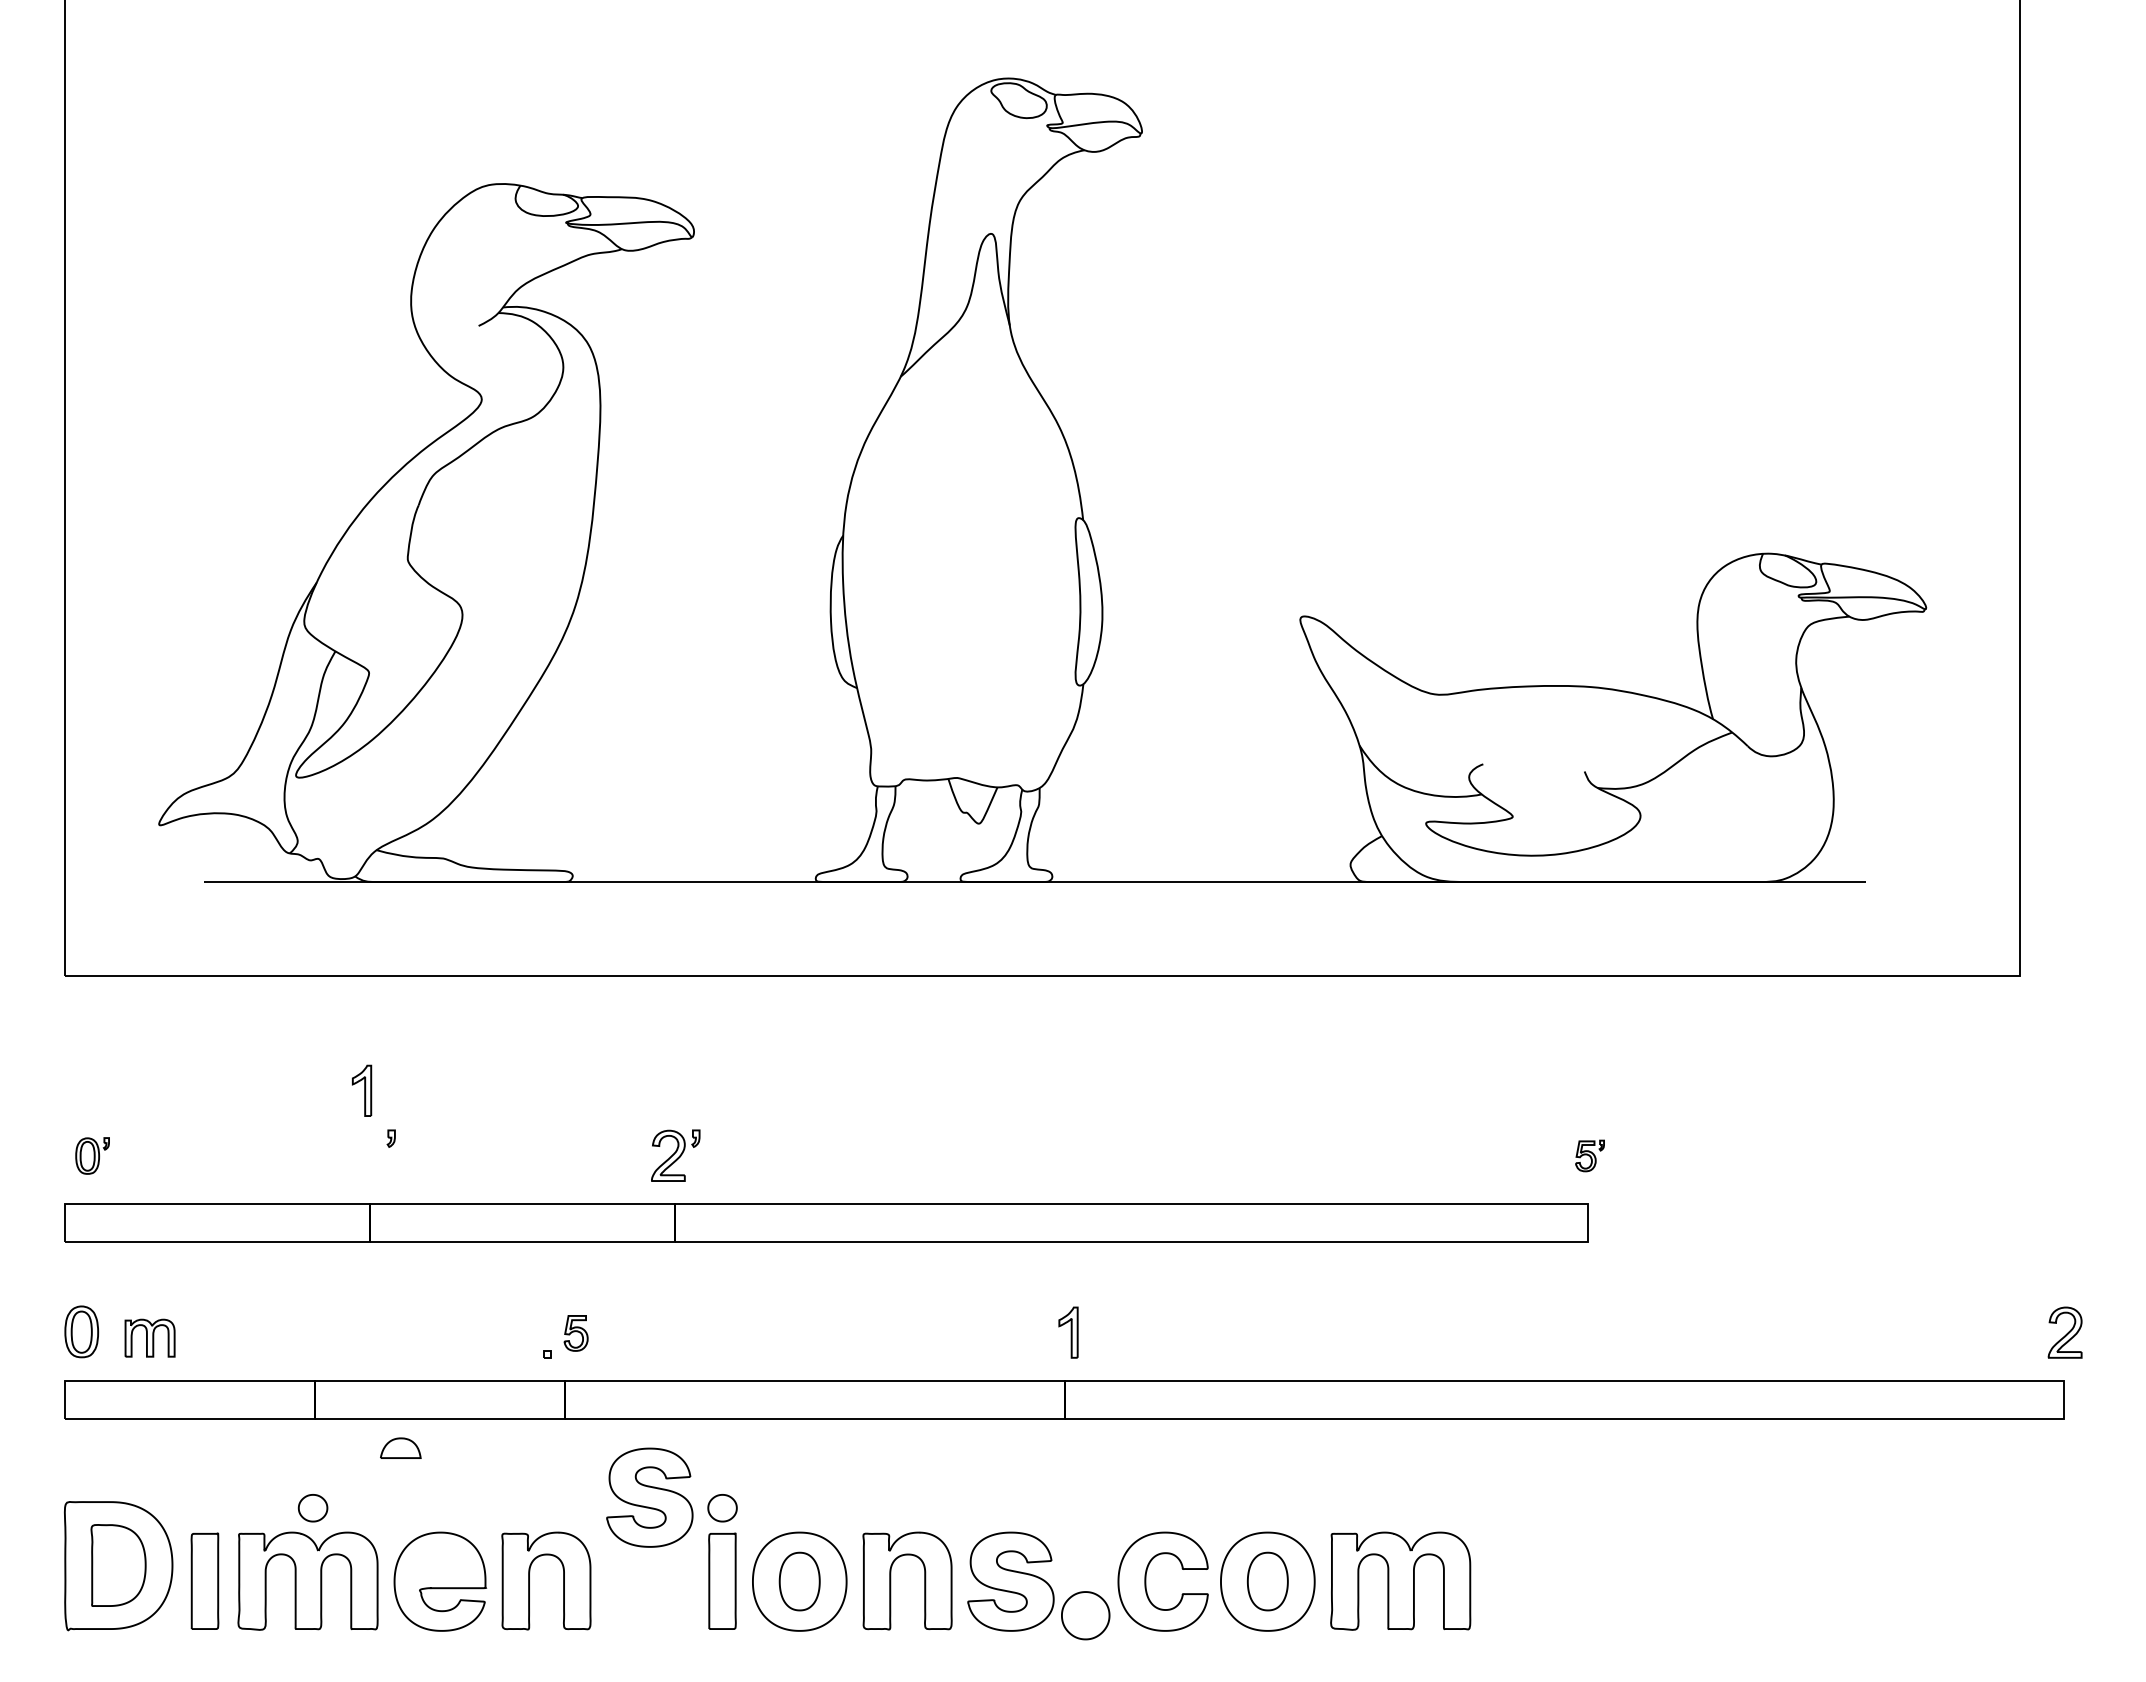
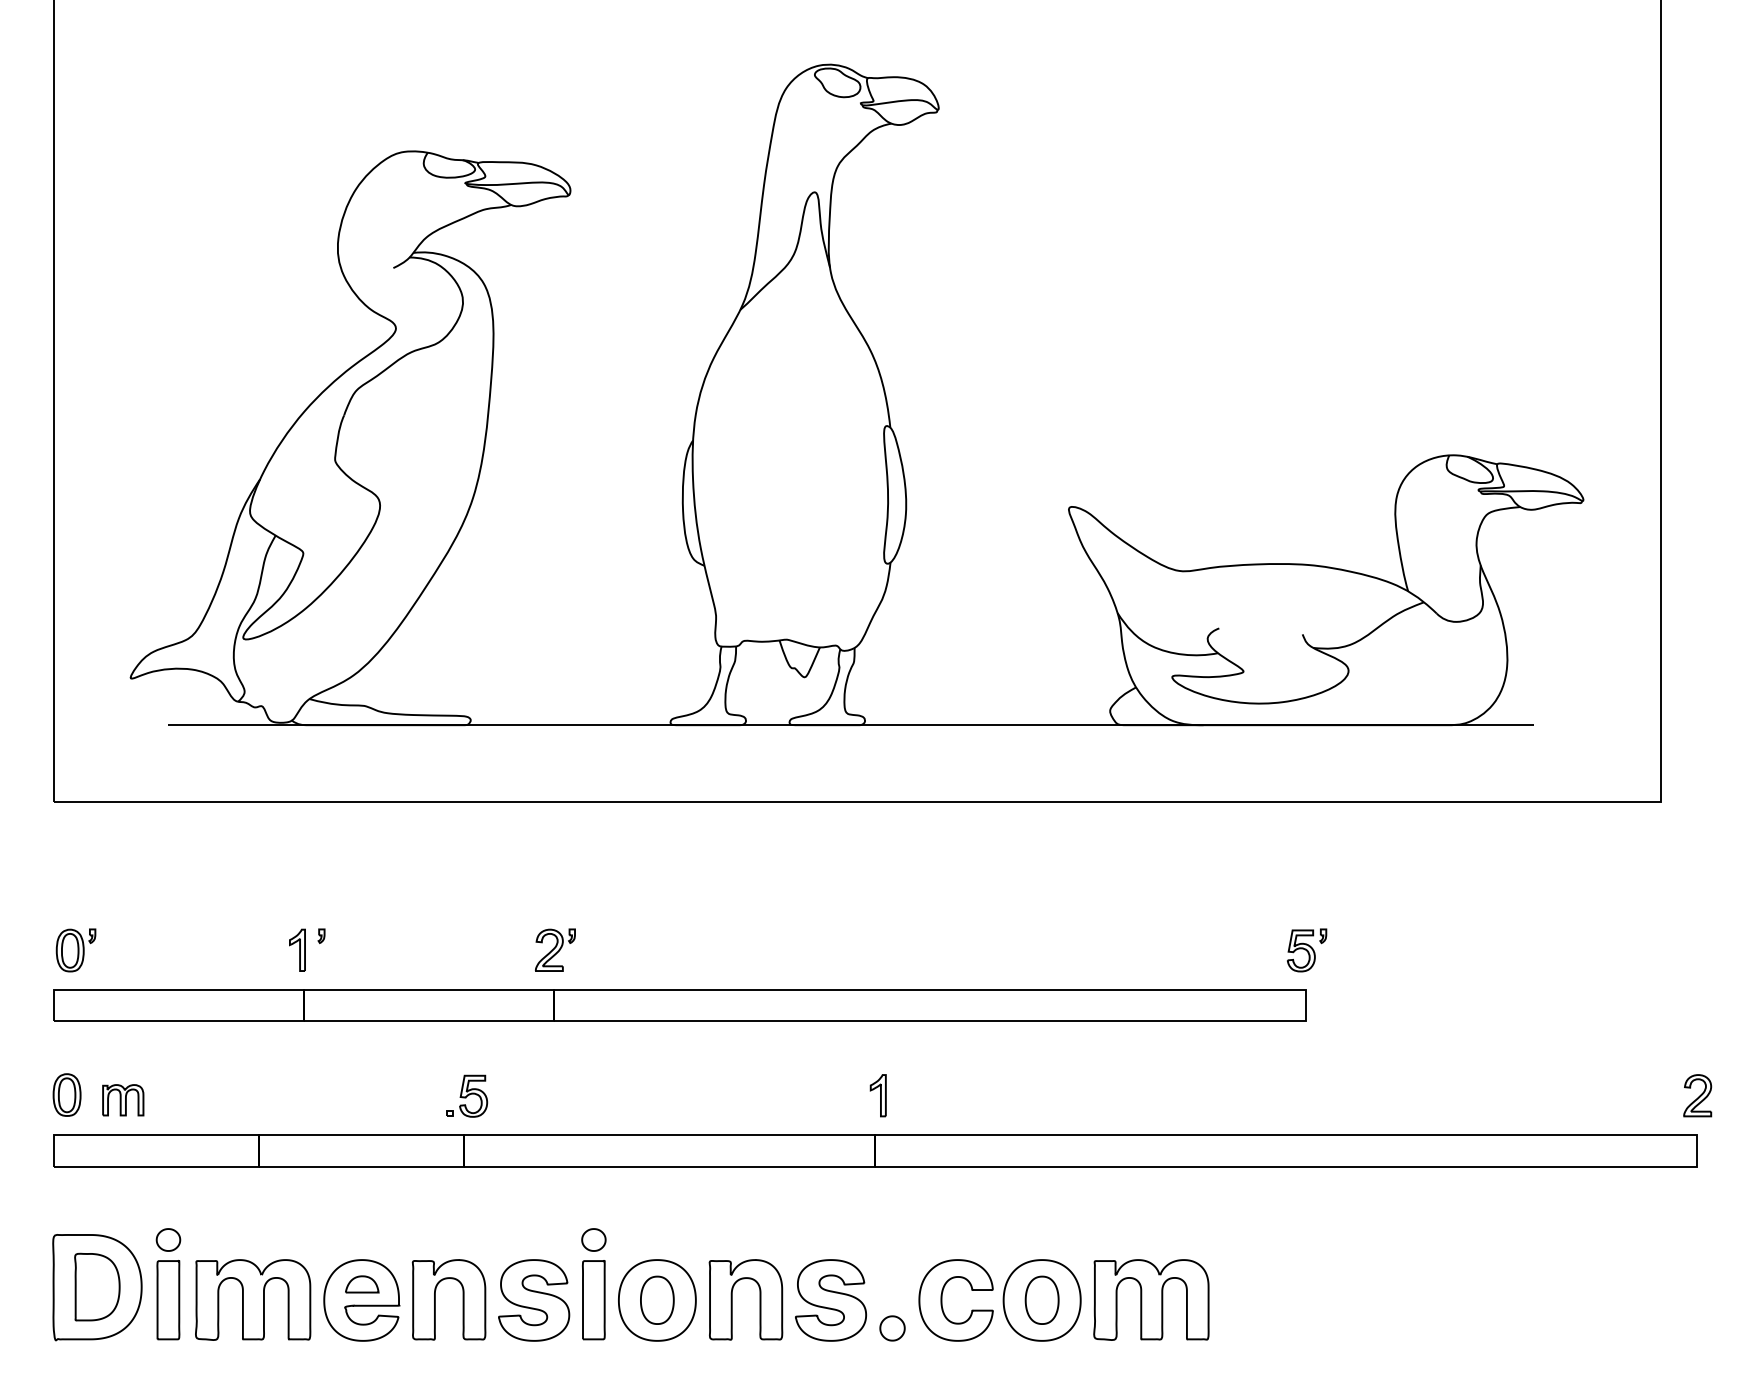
part: (362, 1090) -> (297, 950), moved
part: (92, 1155) -> (75, 950), size x1.43
part: (1589, 1155) -> (1306, 950), size x1.67
part: (575, 1333) -> (473, 1096), size x1.43
part: (400, 1447) -> (362, 1283), moved
part: (649, 1497) -> (533, 1300), moved
part: (312, 1508) -> (168, 1240), moved
part: (1085, 1615) -> (892, 1328), size x0.62

